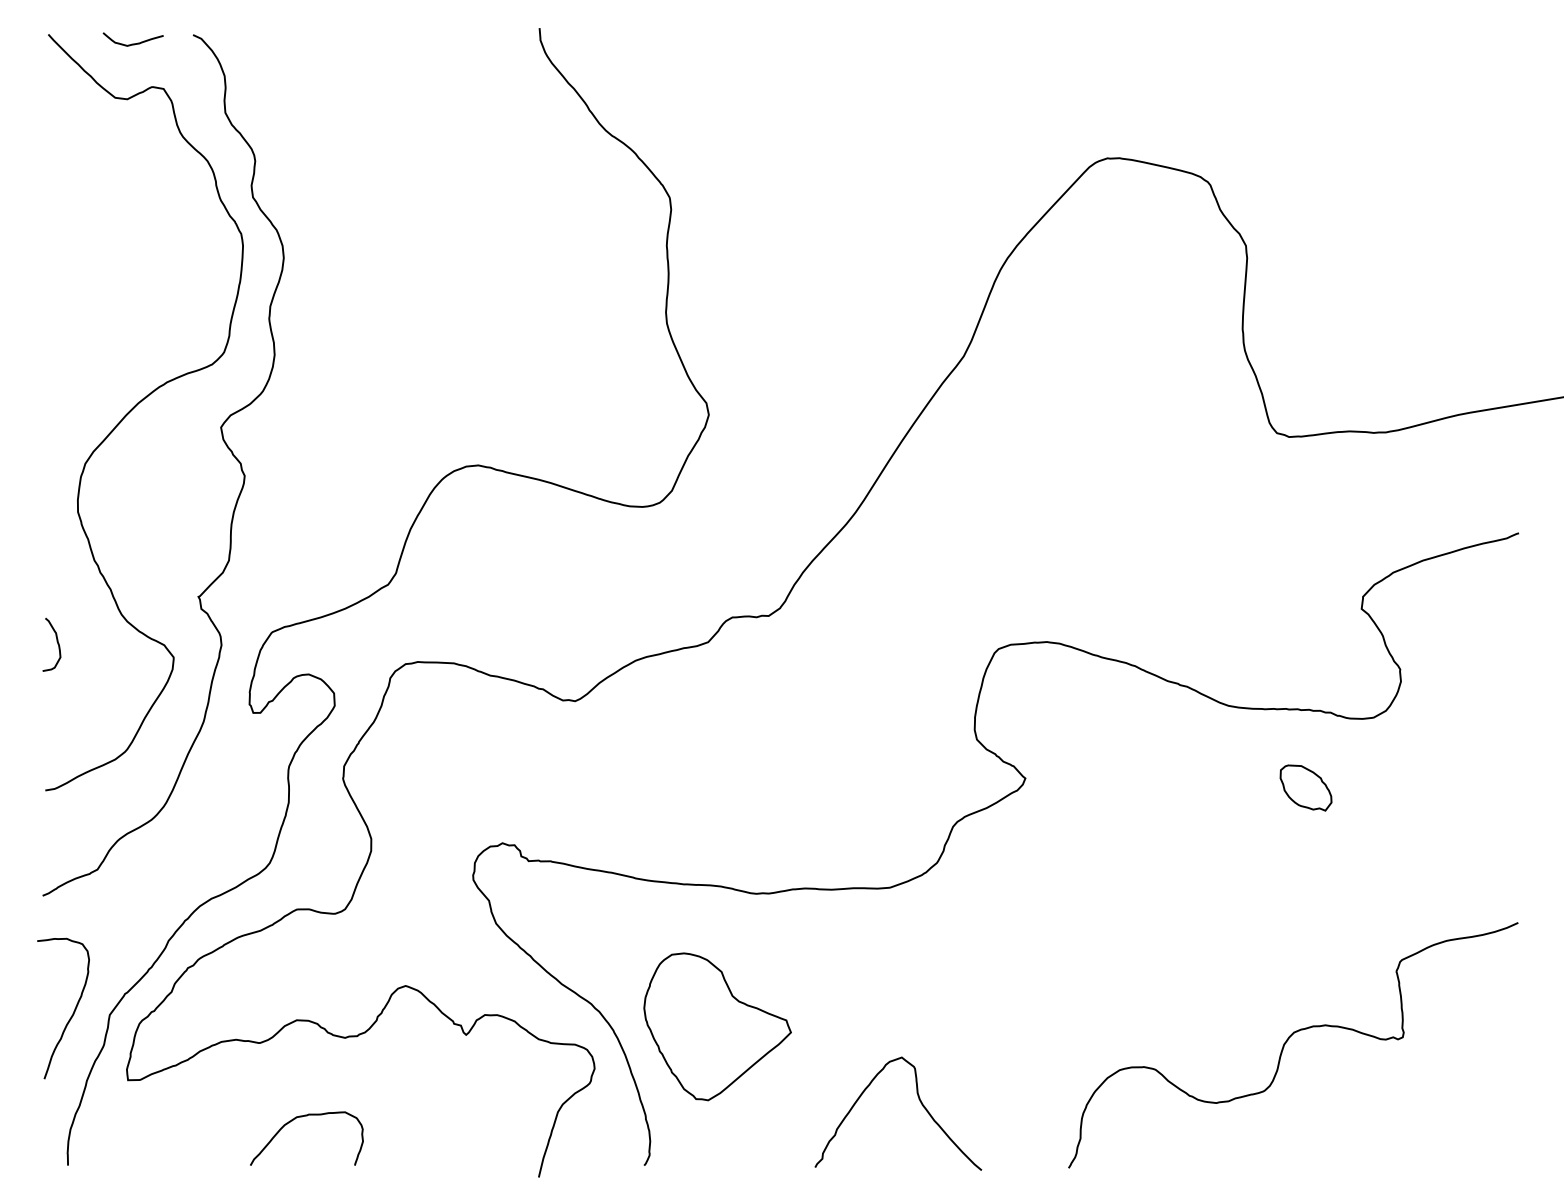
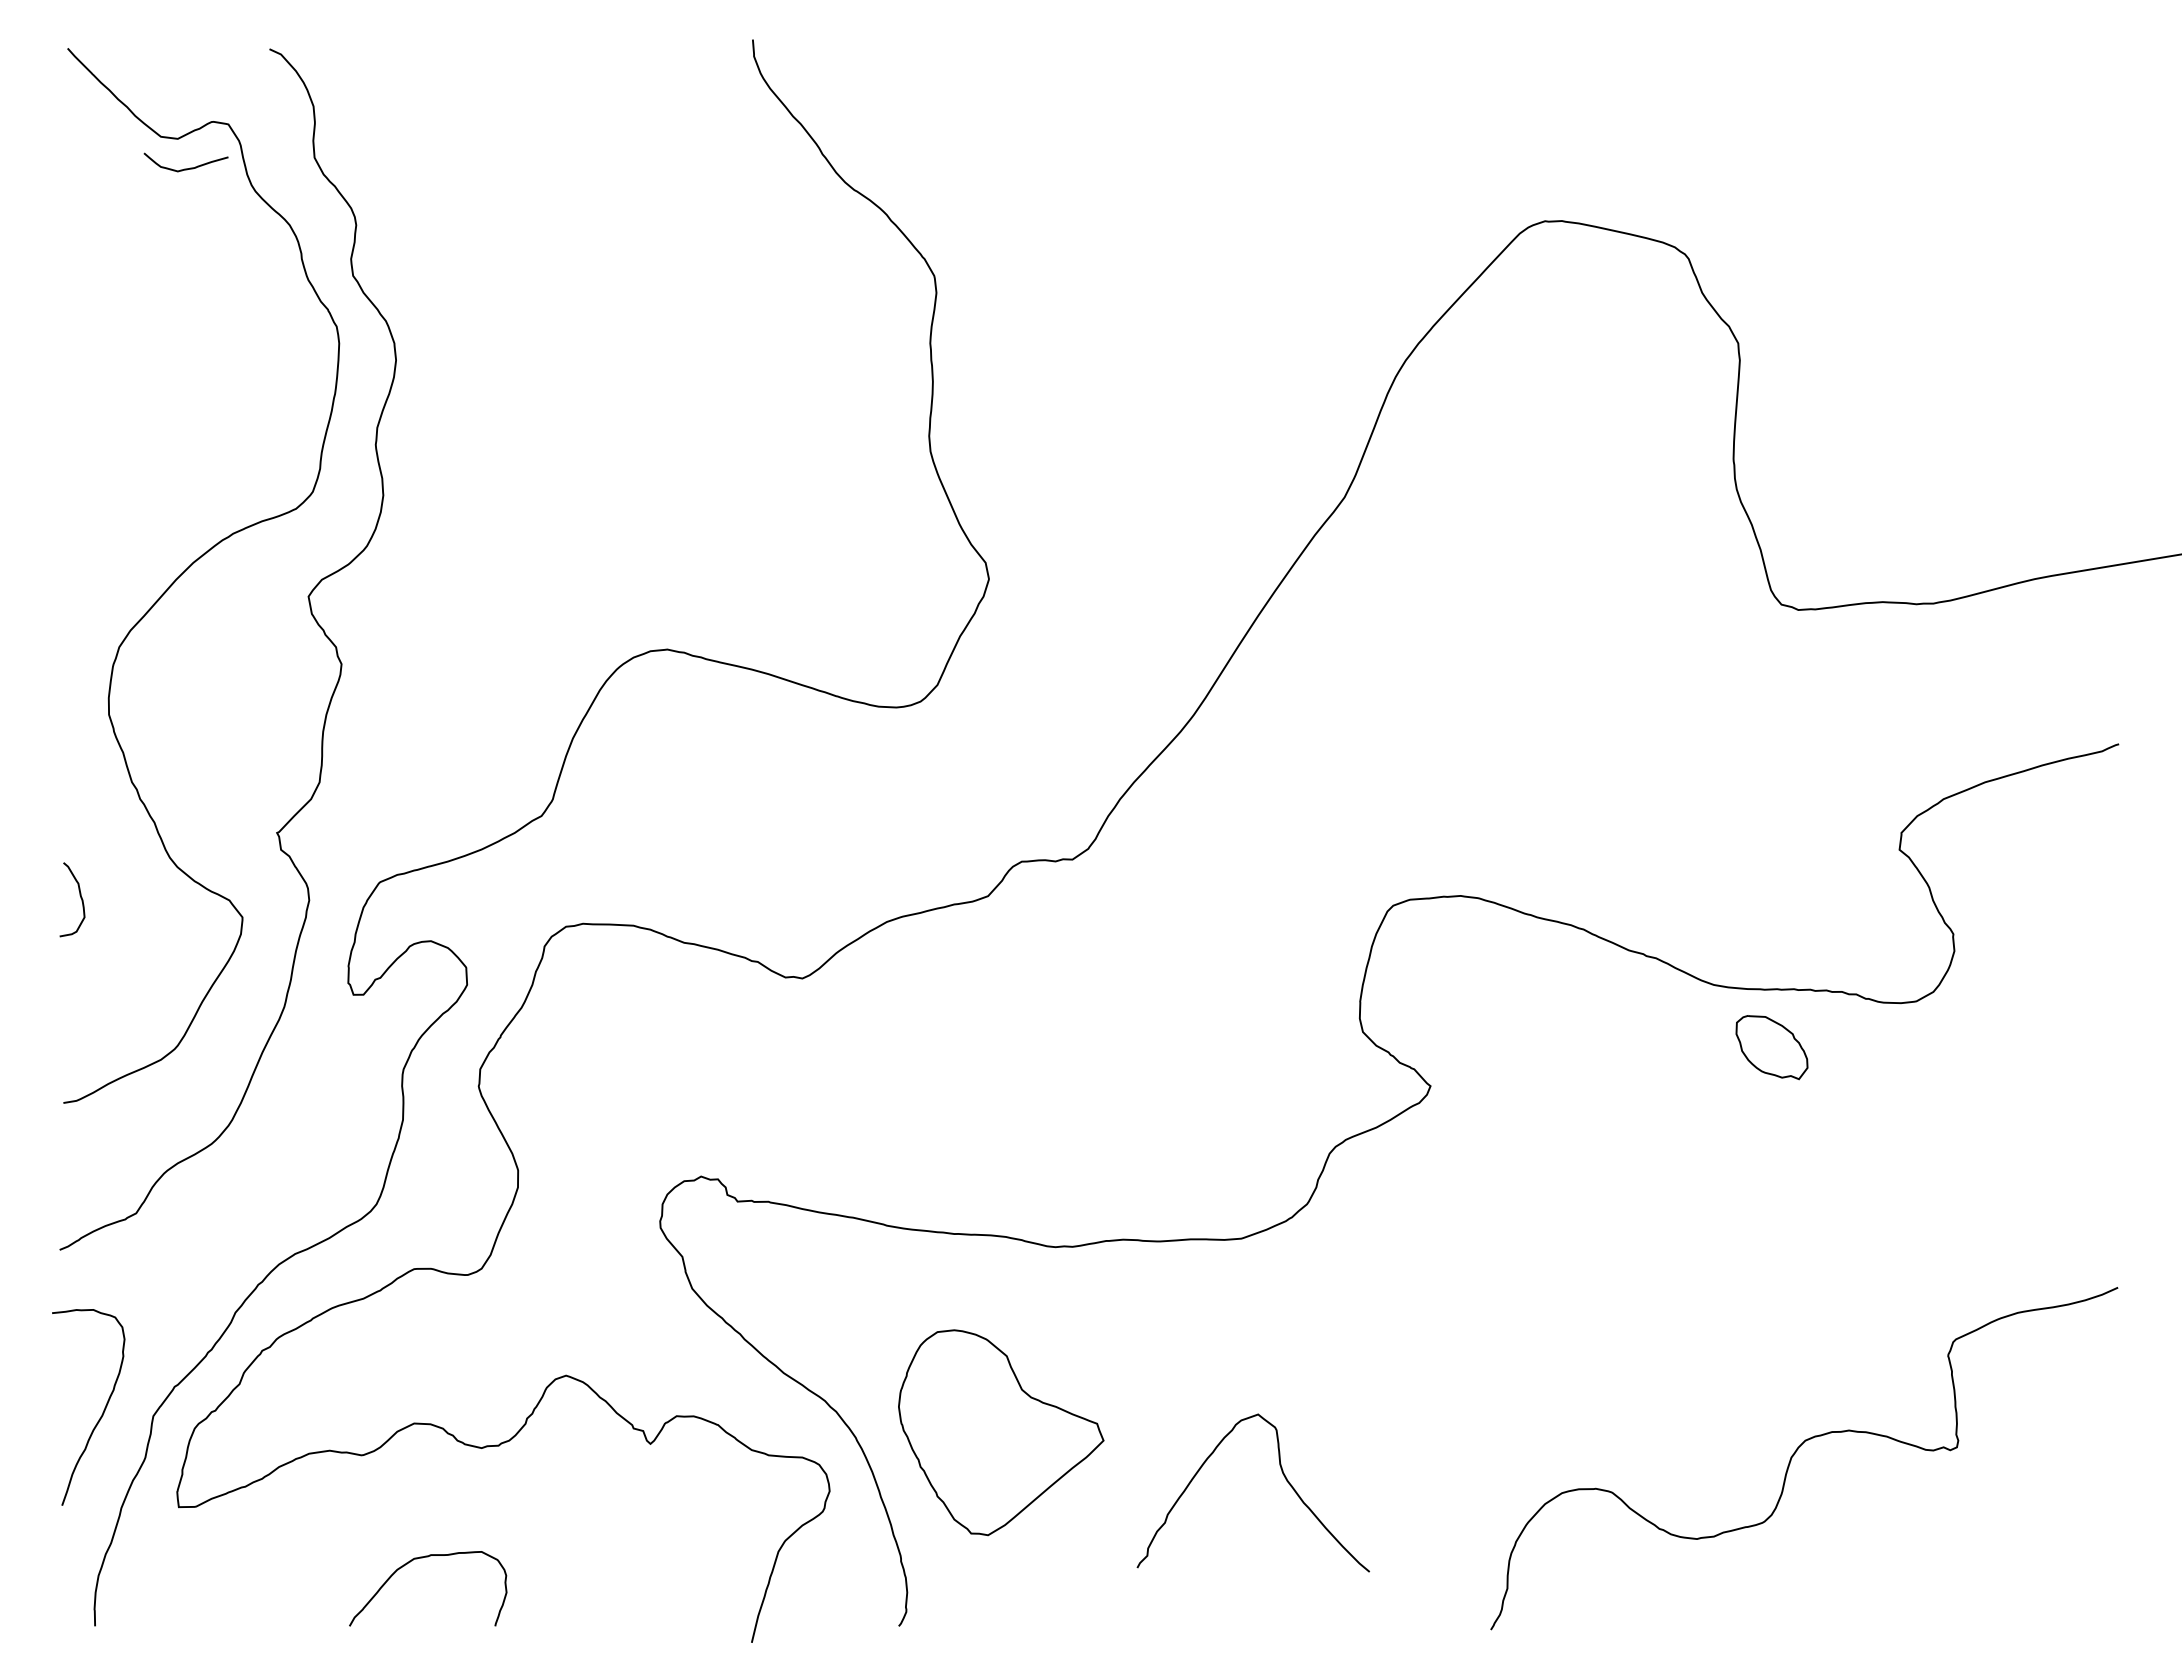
curve: (132, 43) -> (185, 168), moved
part: (1305, 787) -> (1771, 1047), moved
curve: (919, 1100) -> (1282, 1474), moved

